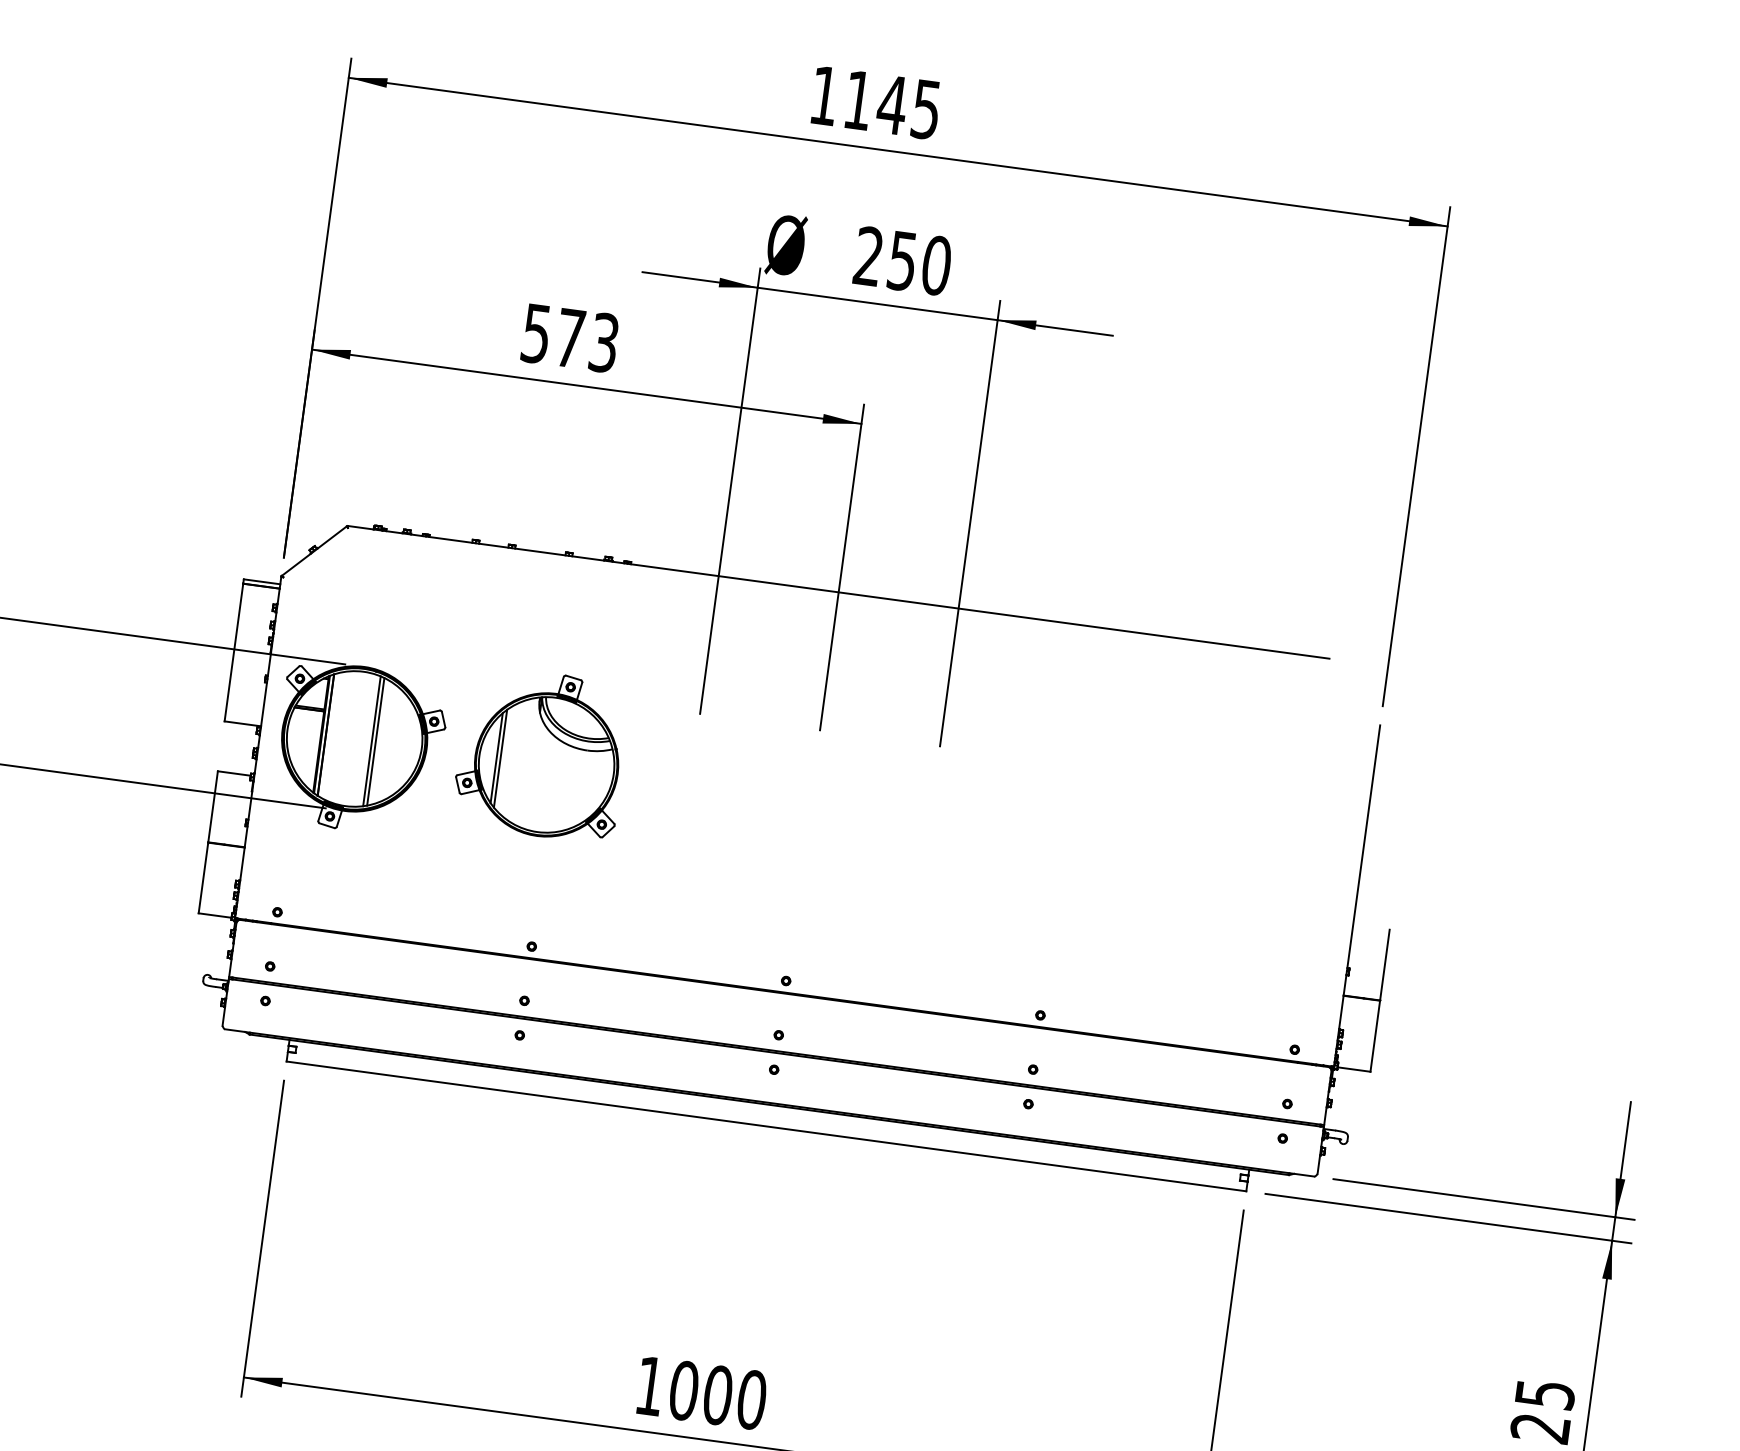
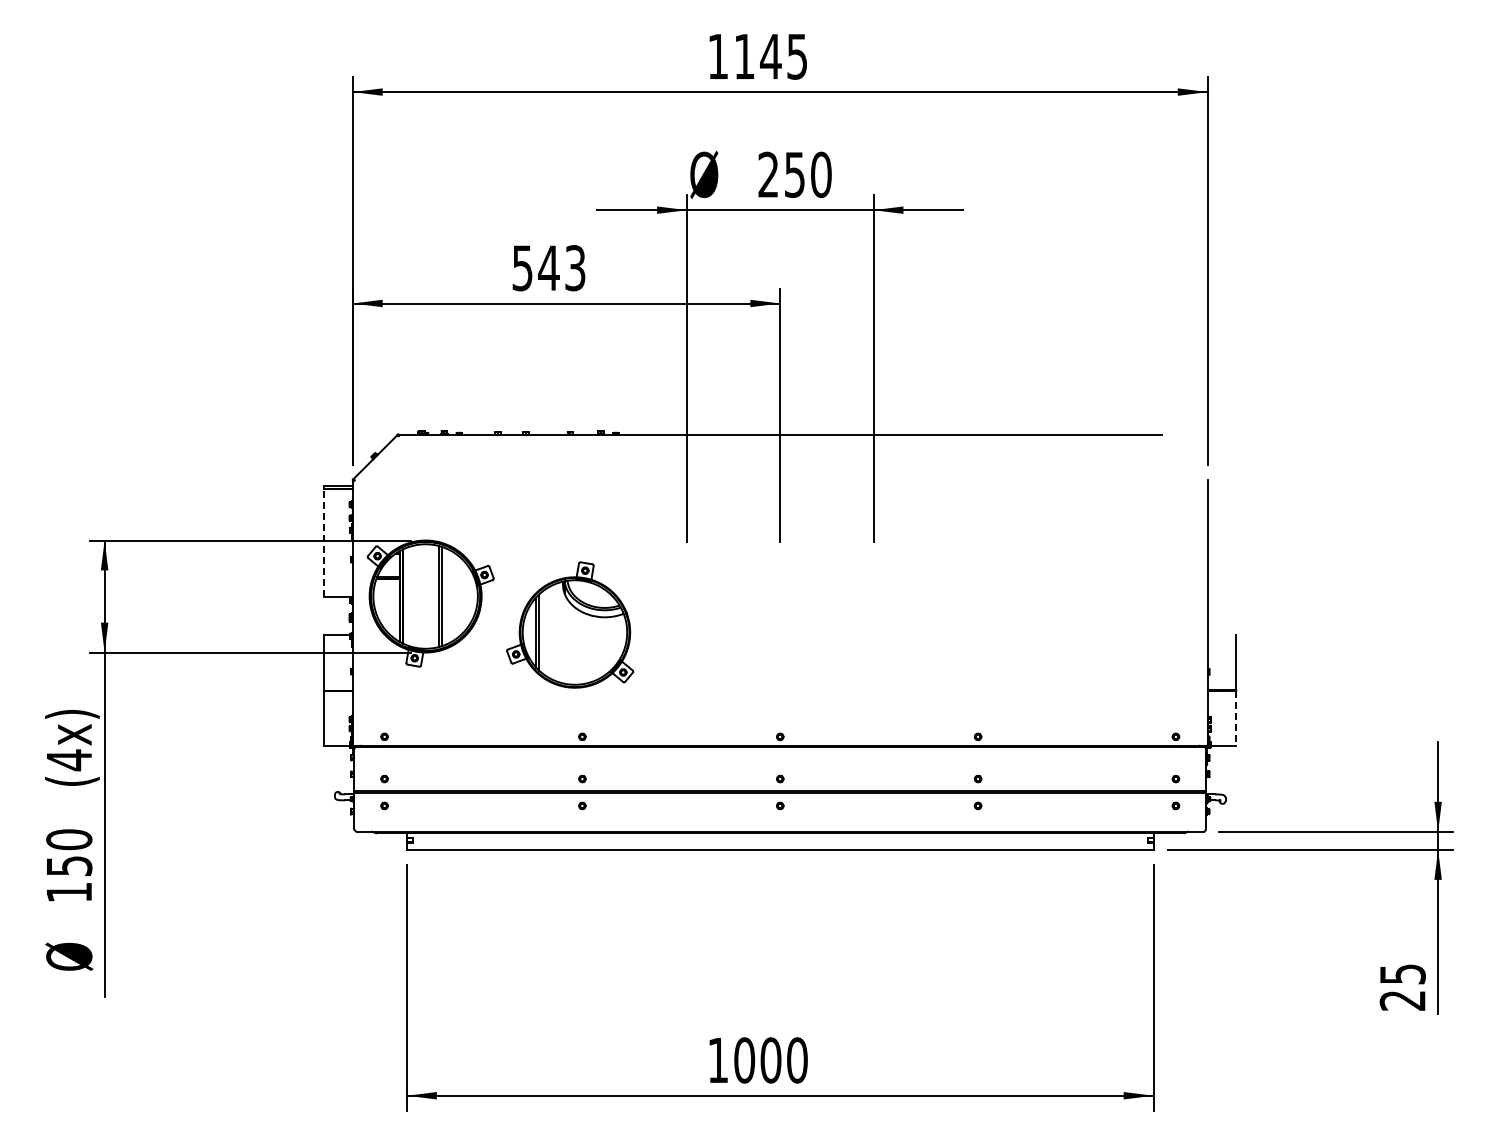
text: (569, 337) -> (548, 267), 573 -> 543
line: (233, 653) -> (324, 543), solid -> dashed
part: (542, 753) -> (570, 624), moved
line: (1375, 1036) -> (1236, 718), solid -> dashed

